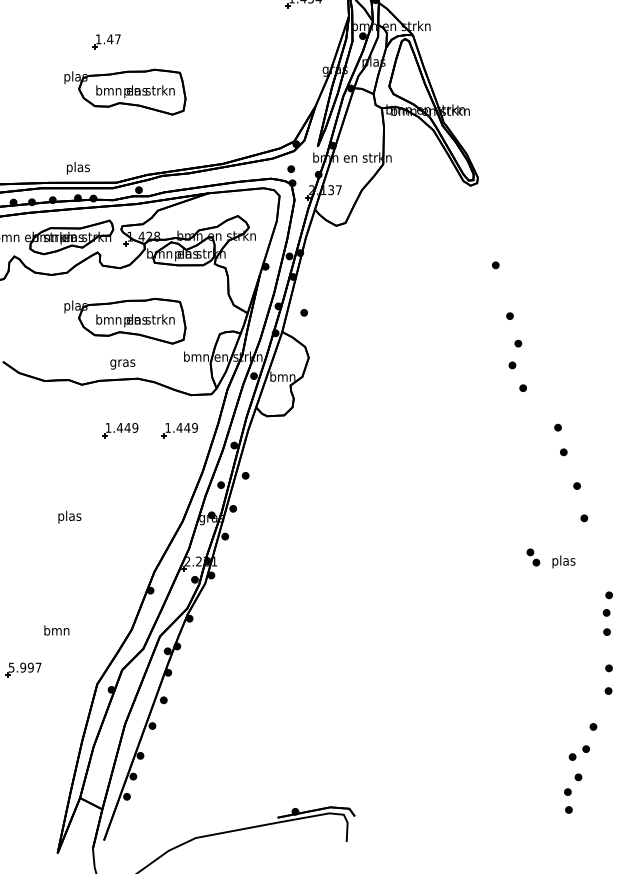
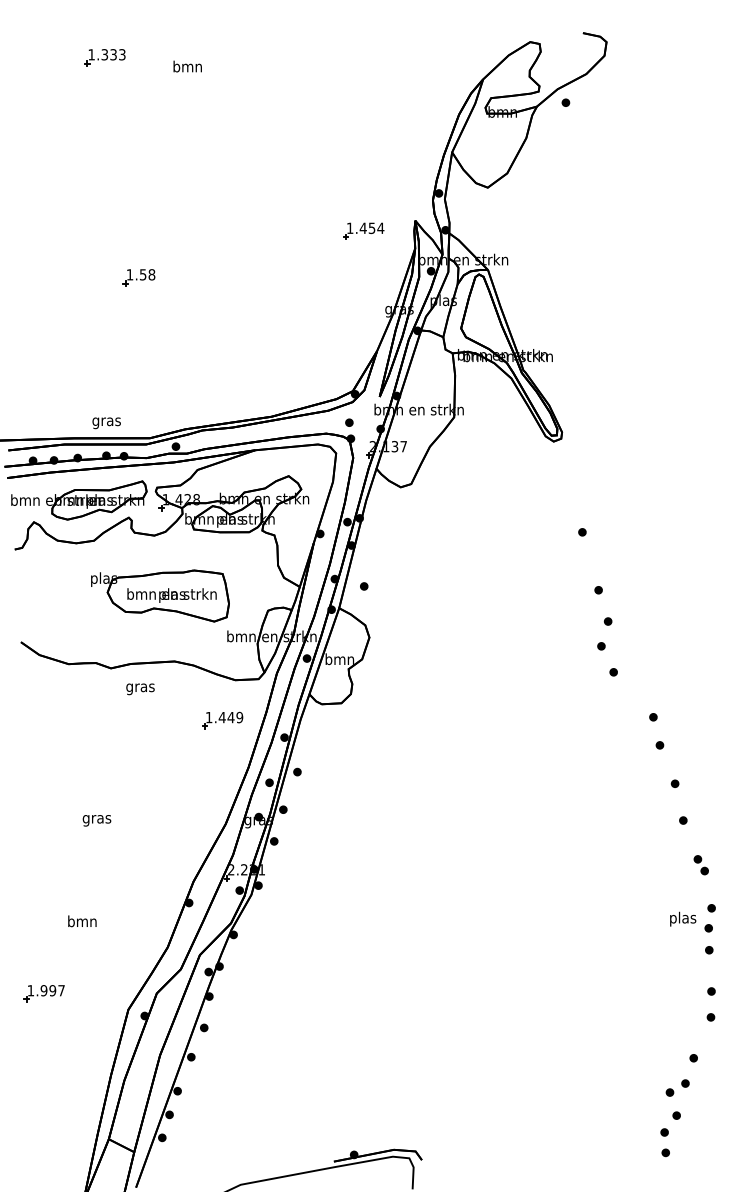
text: (114, 39) -> (147, 274), 1.47 -> 1.58
part: (125, 91) -> (160, 334), removed
text: (78, 168) -> (106, 421), plas -> gras
text: (122, 364) -> (140, 689), moved
part: (120, 430) -> (154, 720), removed
text: (69, 516) -> (96, 818), plas -> gras
part: (532, 557) -> (700, 865), moved
text: (564, 561) -> (683, 918), moved
text: (56, 630) -> (82, 921), moved
text: (11, 667) -> (30, 990), 5.997 -> 1.997

